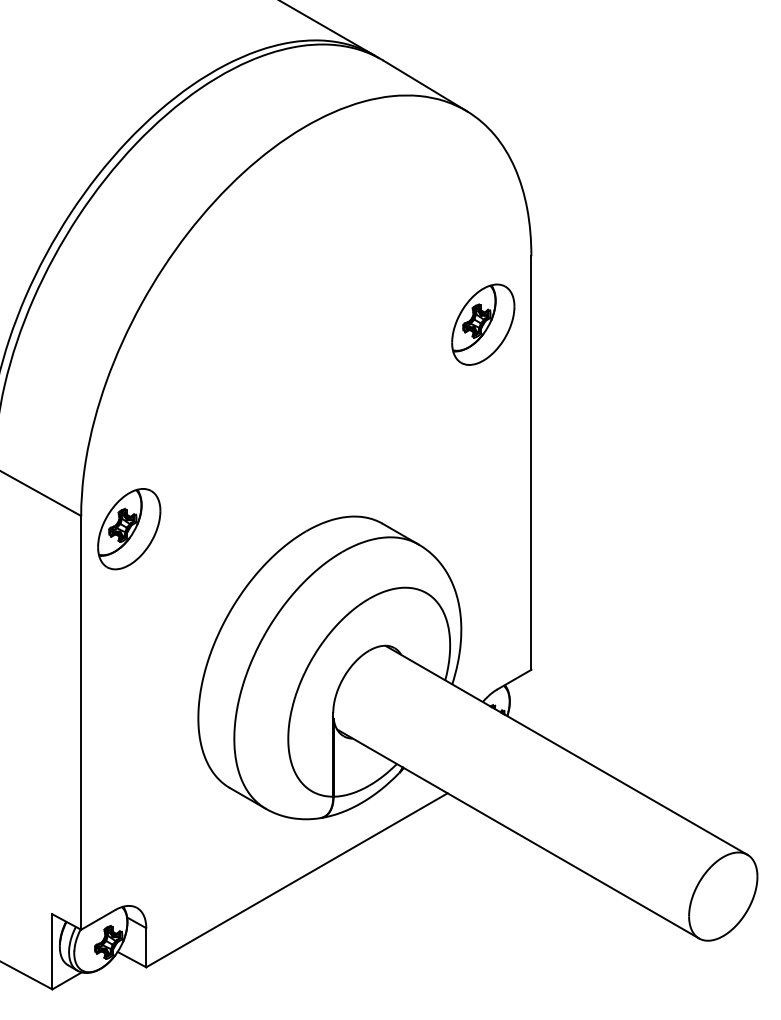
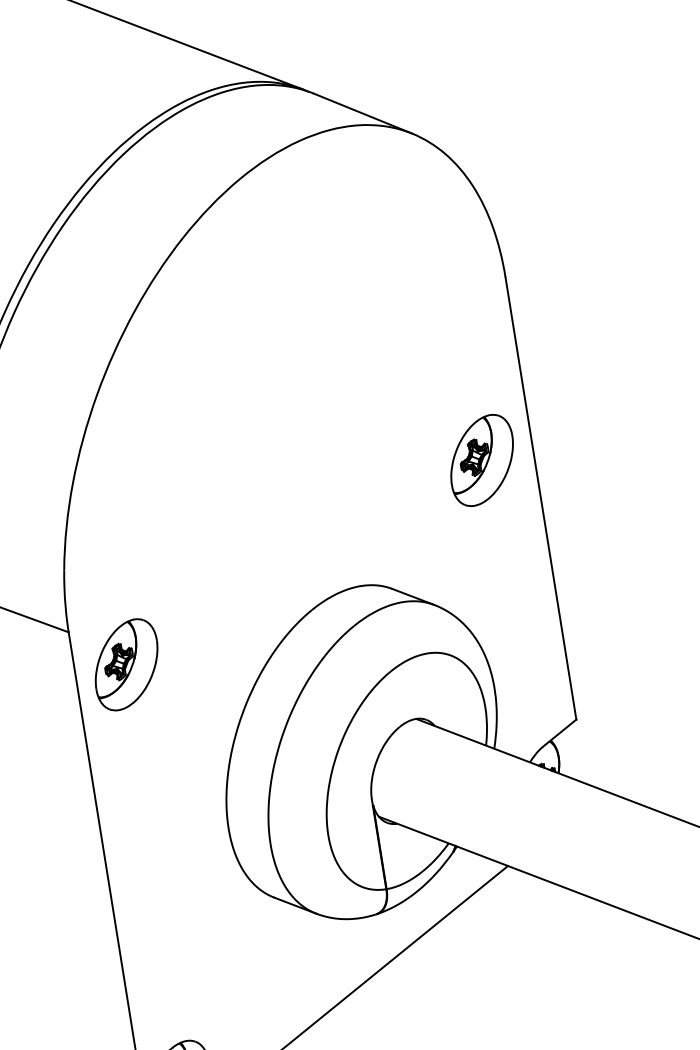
part: (483, 324) -> (482, 460), moved
part: (129, 529) -> (126, 665), moved

